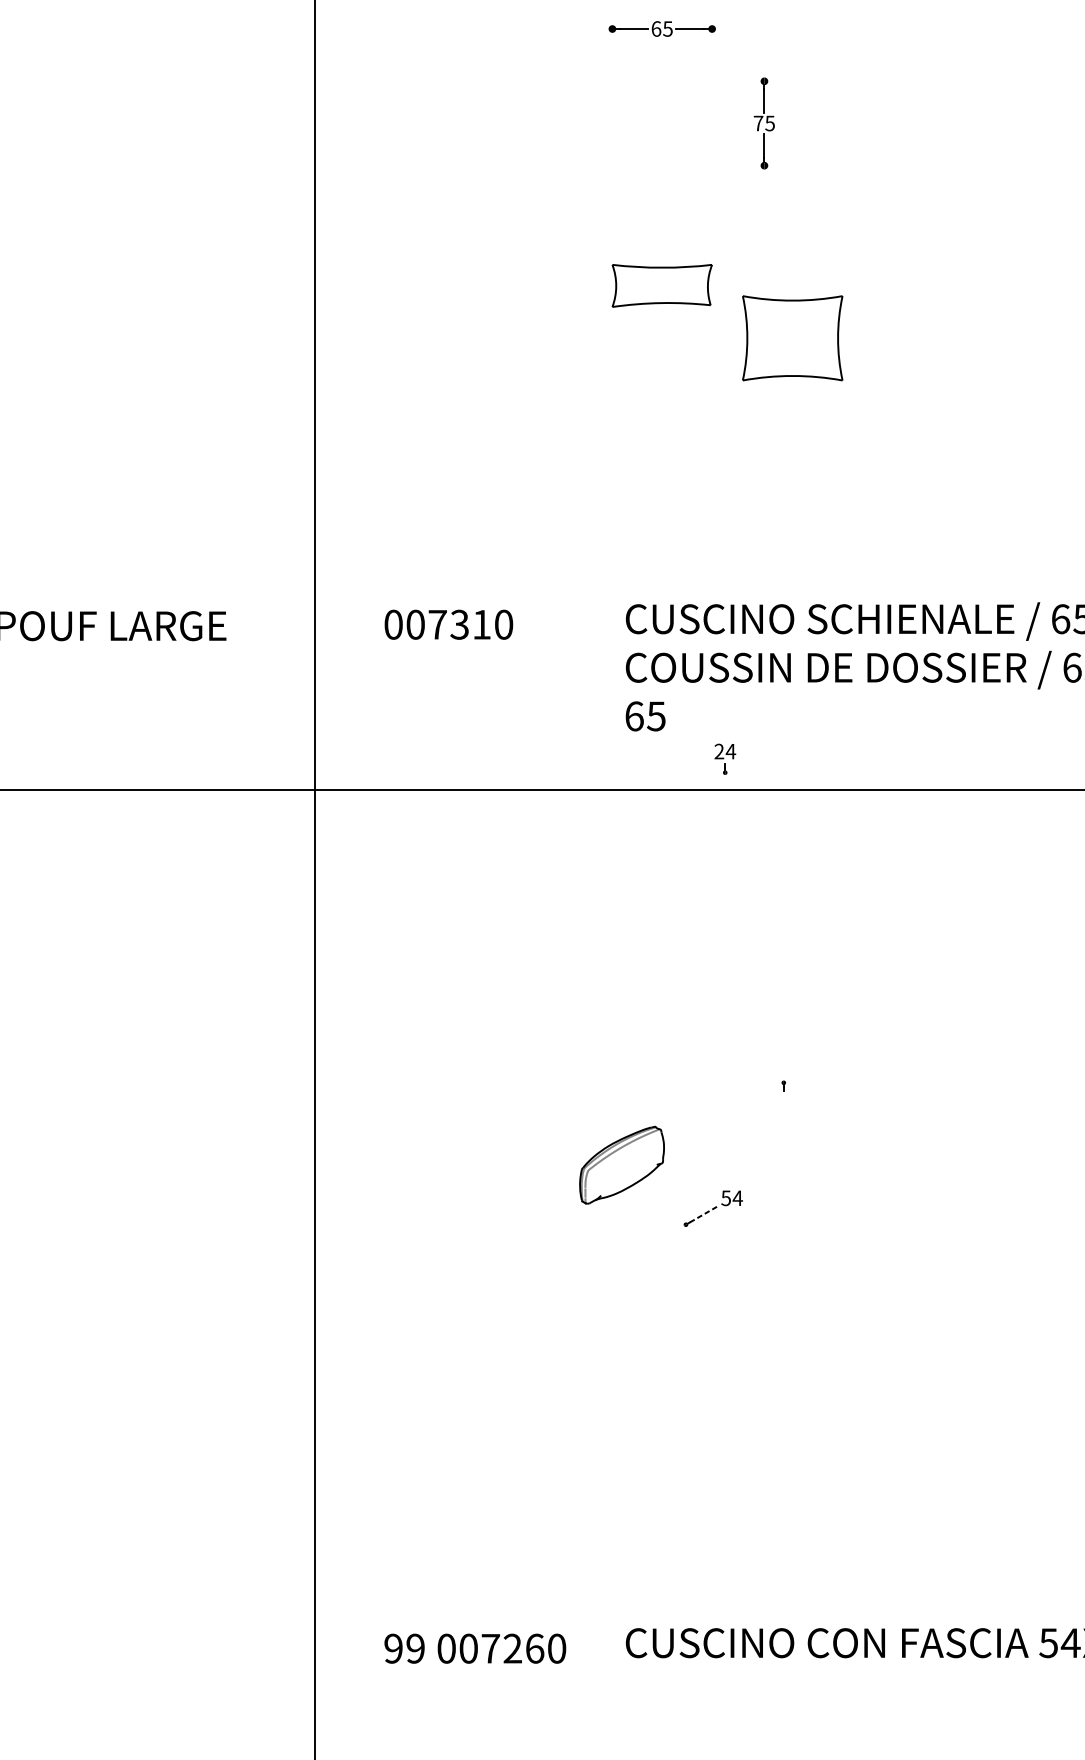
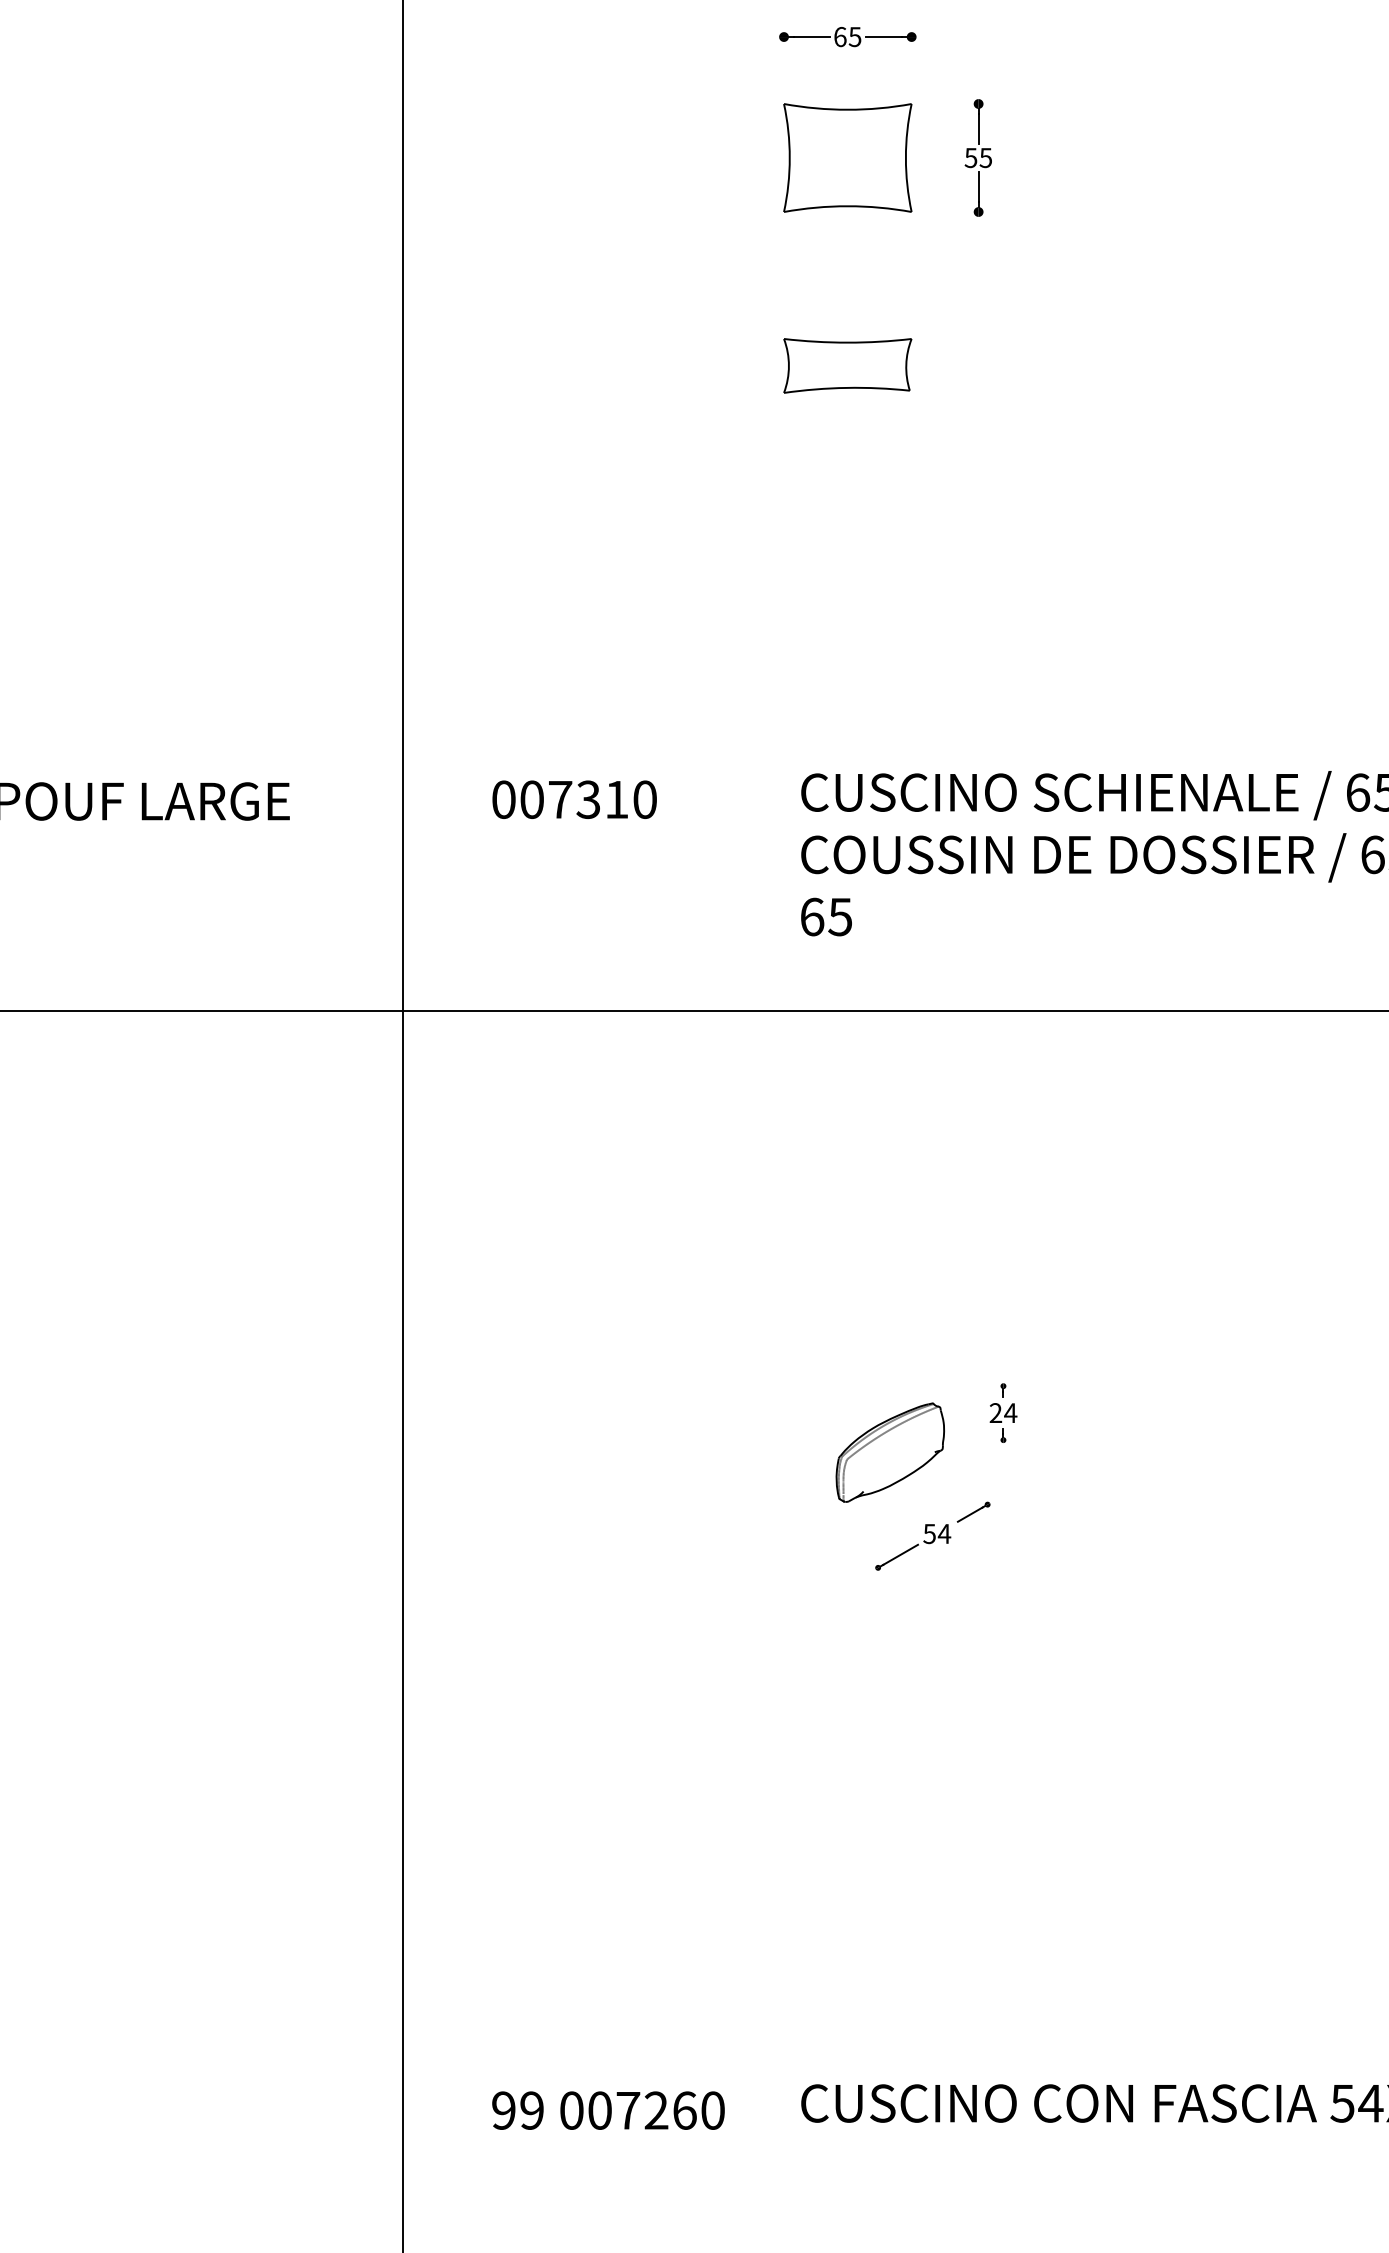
text: (758, 123) -> (970, 158), 75 -> 55
part: (792, 337) -> (847, 157), moved
part: (725, 758) -> (1003, 1422), moved
part: (621, 1165) -> (889, 1452), moved
part: (760, 1180) -> (973, 1511), added
line: (704, 1214) -> (901, 1554), dashed -> solid

